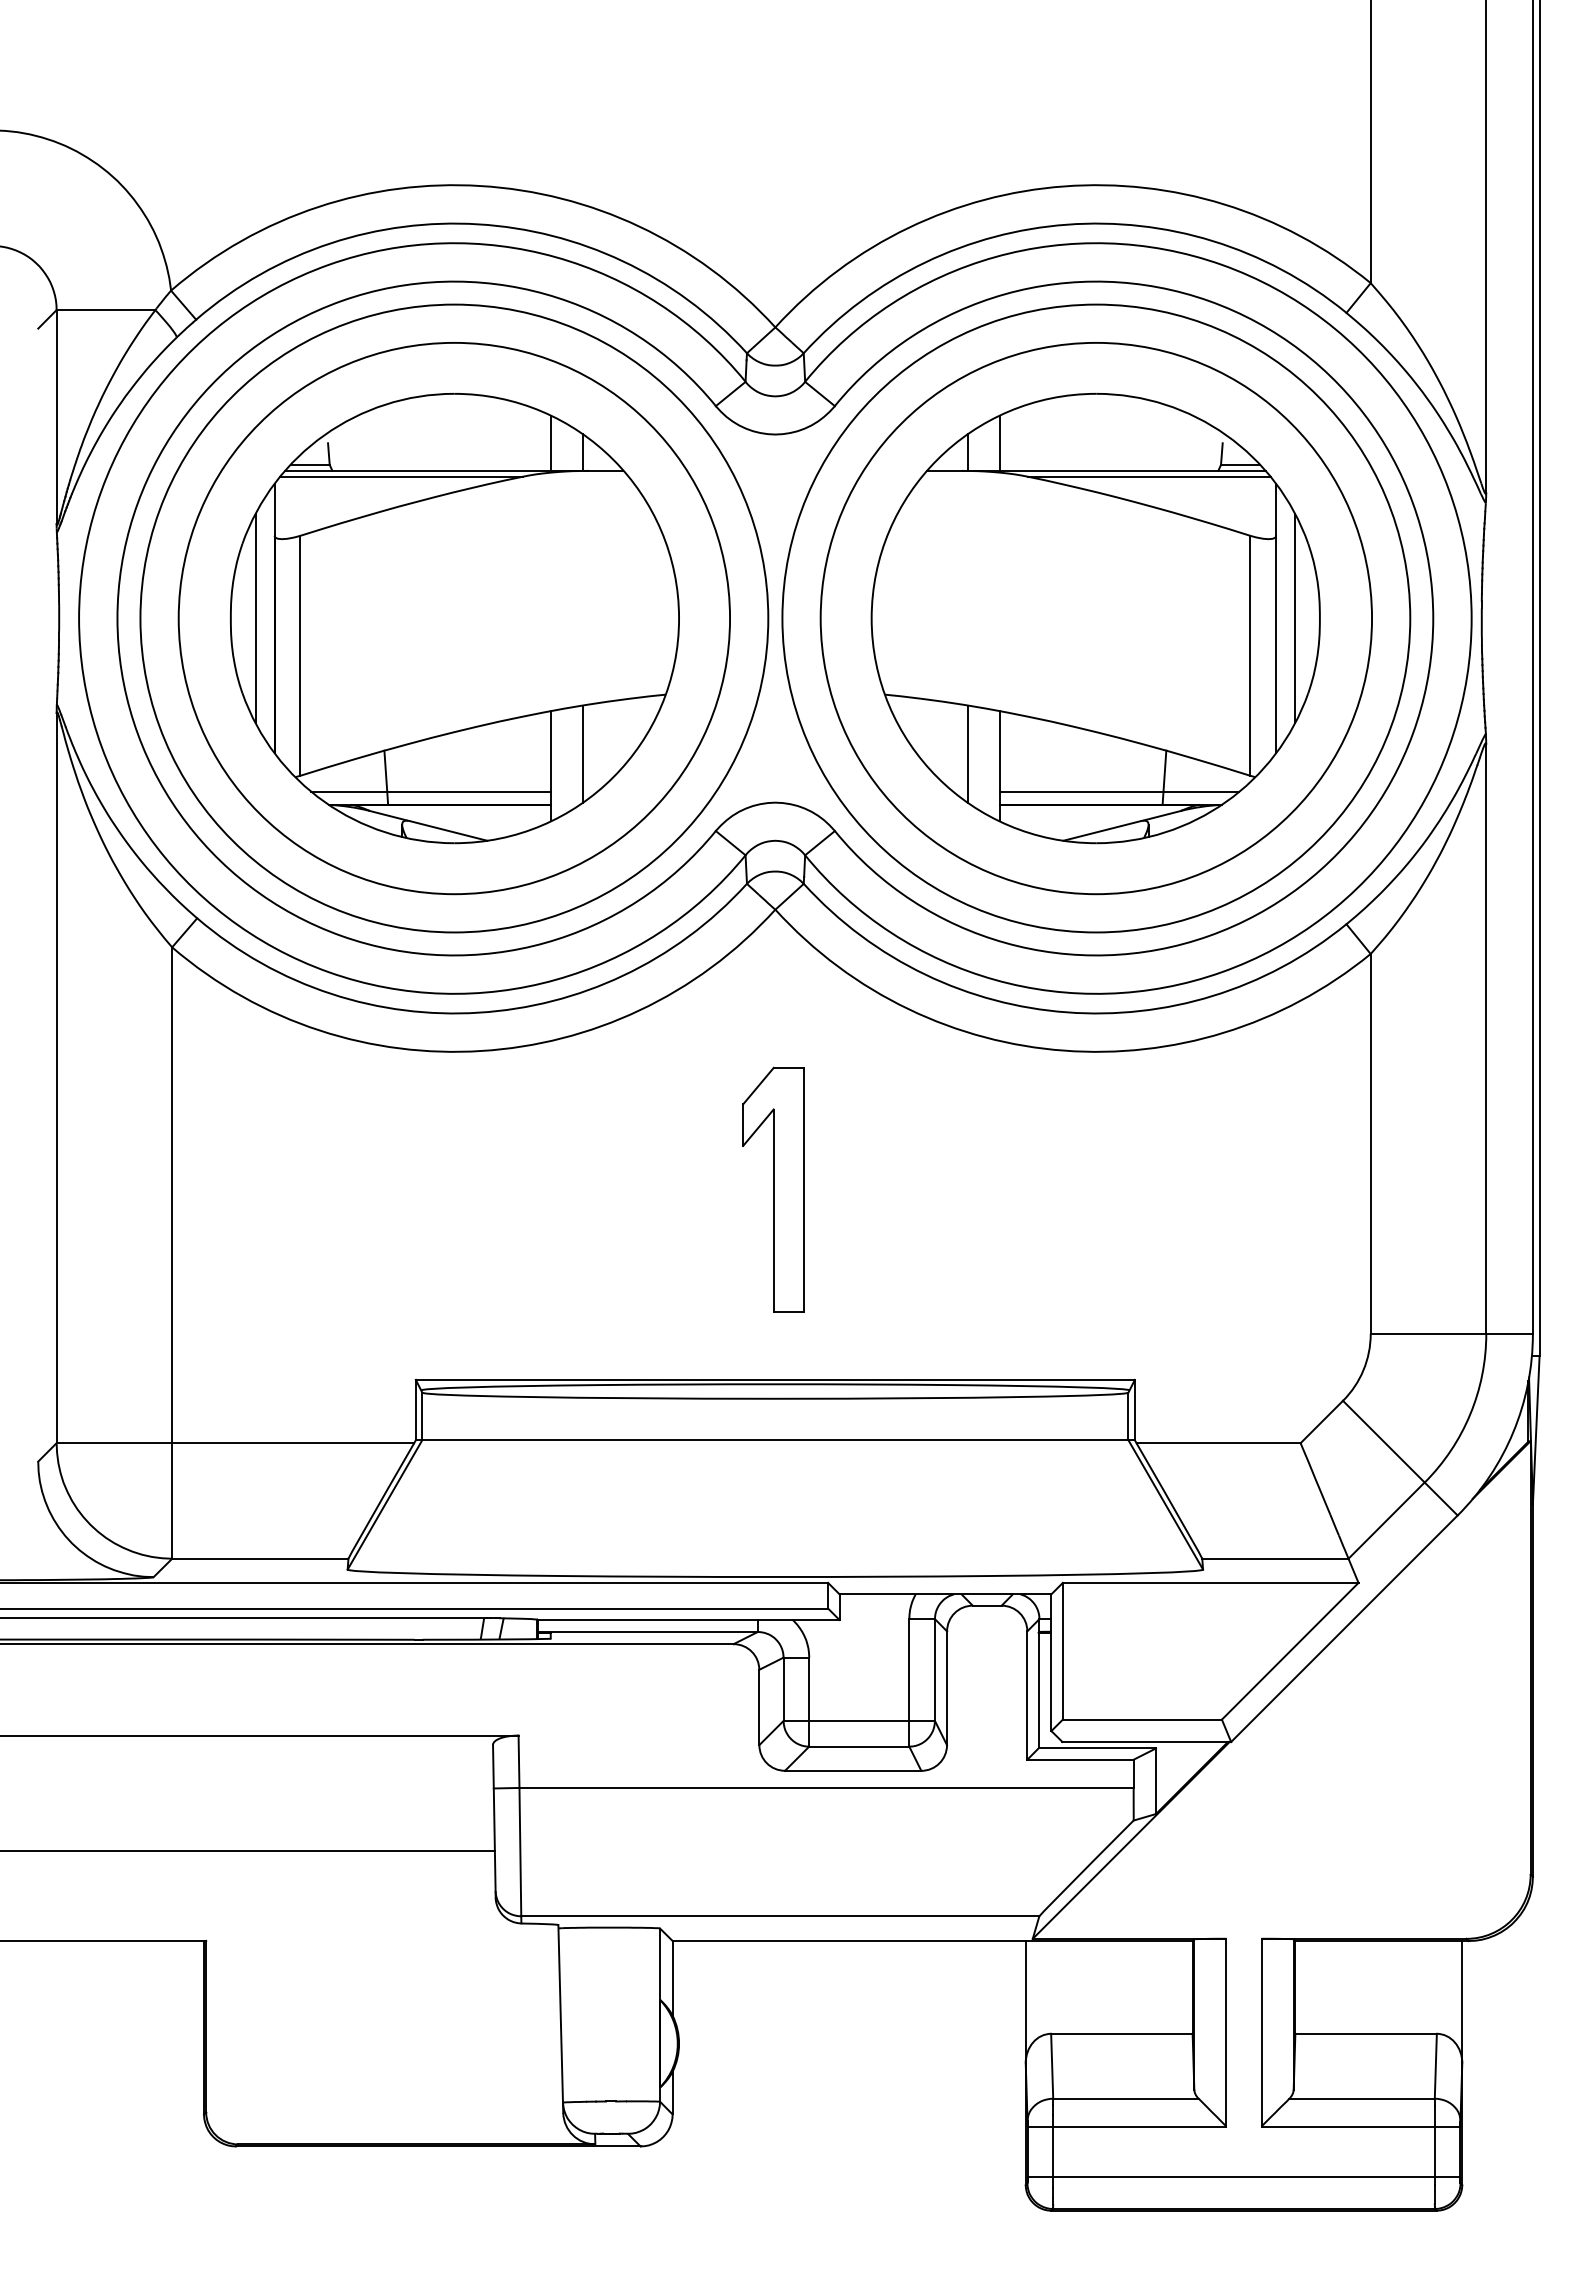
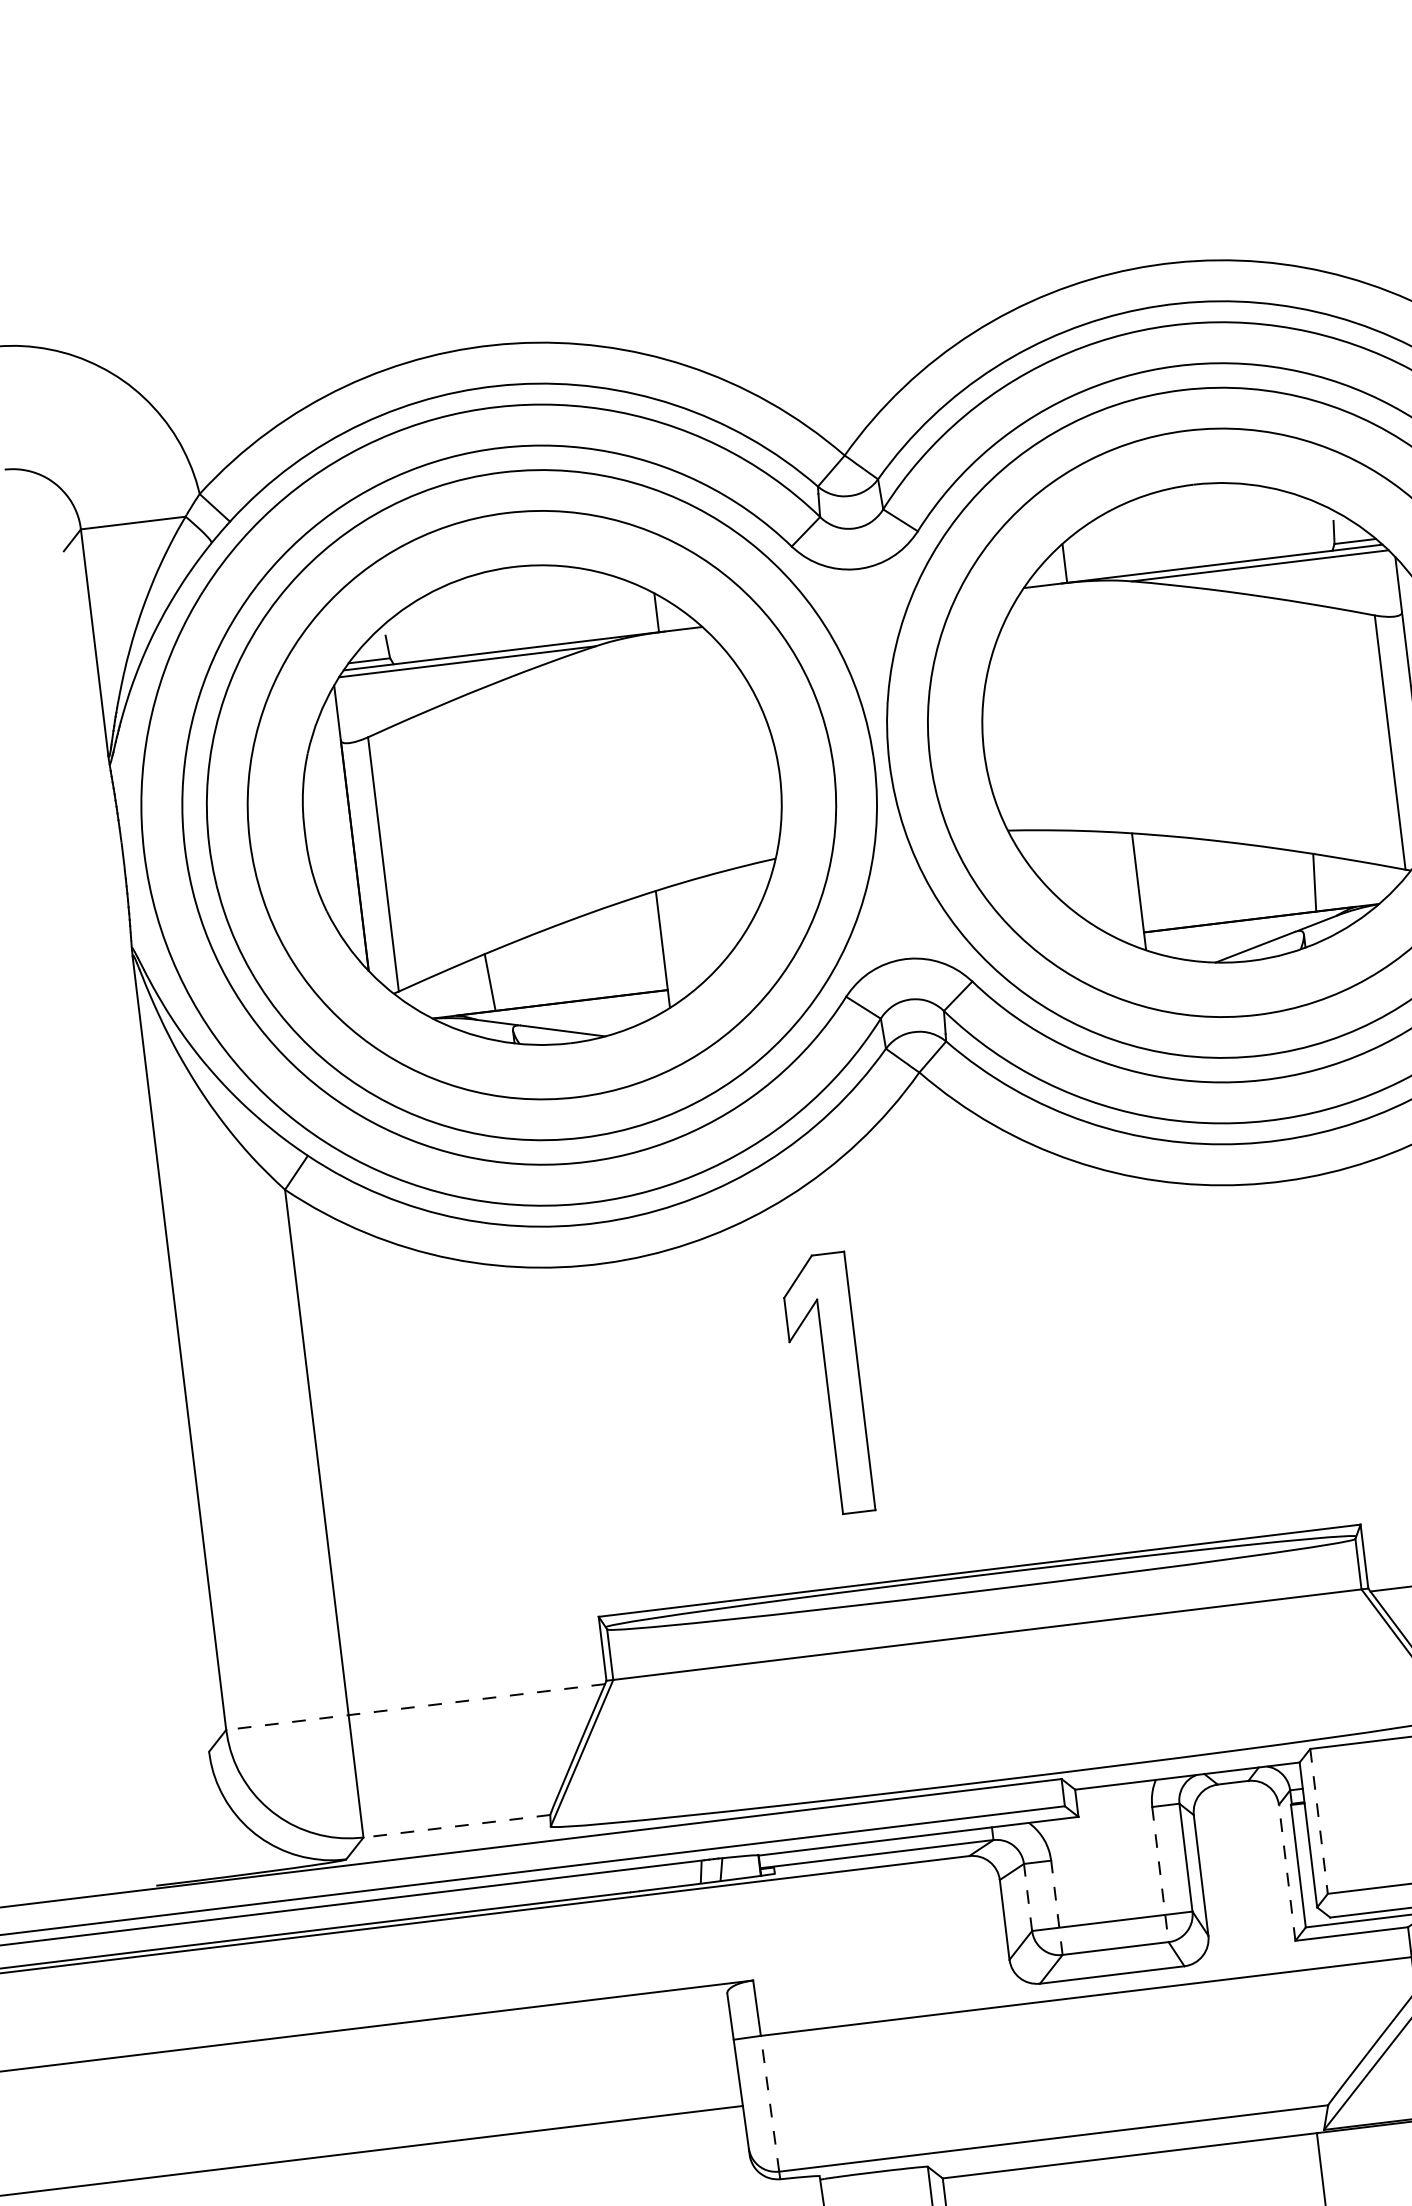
line: (550, 442) -> (621, 606), removed
line: (1000, 442) -> (1098, 548), removed
line: (255, 618) -> (331, 830), removed
line: (582, 753) -> (694, 931), removed
line: (967, 753) -> (1102, 882), removed
line: (430, 791) -> (538, 991), removed
line: (1119, 791) -> (1268, 903), removed
part: (773, 1189) -> (827, 1384), moved
line: (235, 1443) -> (415, 1707), solid -> dashed
line: (259, 1558) -> (455, 1826), solid -> dashed
line: (1062, 1651) -> (1318, 1821), solid -> dashed
line: (909, 1682) -> (1160, 1874), solid -> dashed
line: (783, 1689) -> (1027, 1897), solid -> dashed
line: (1027, 1695) -> (1287, 1872), solid -> dashed
line: (809, 1701) -> (1057, 1907), solid -> dashed
line: (520, 1851) -> (770, 2103), solid -> dashed

